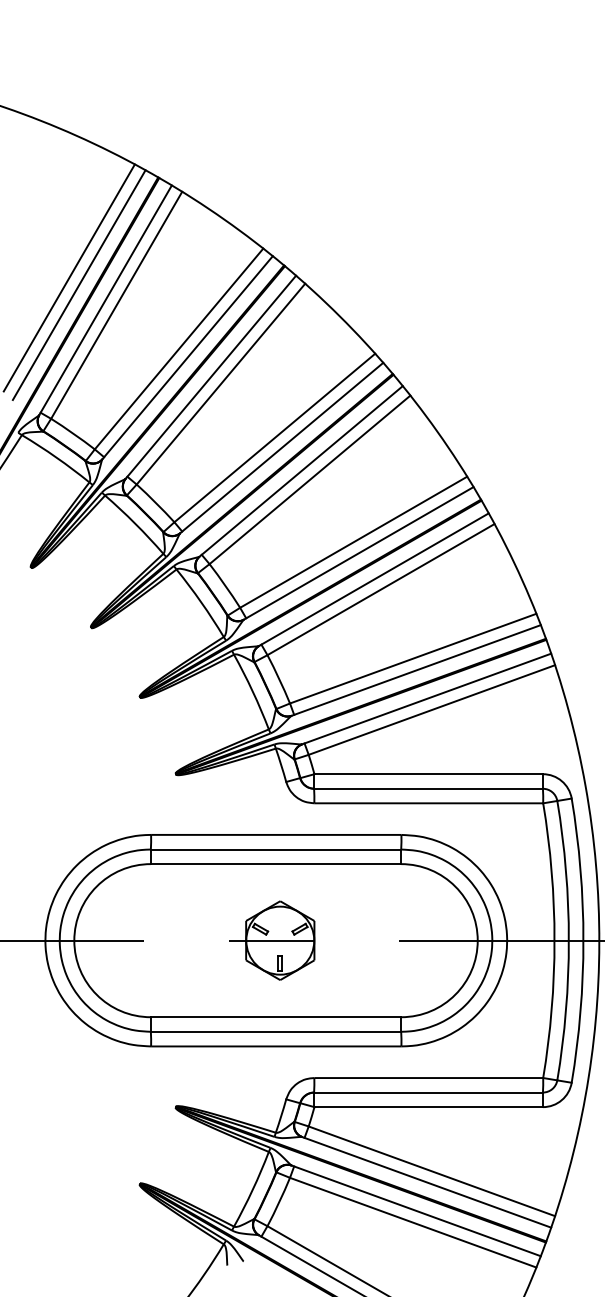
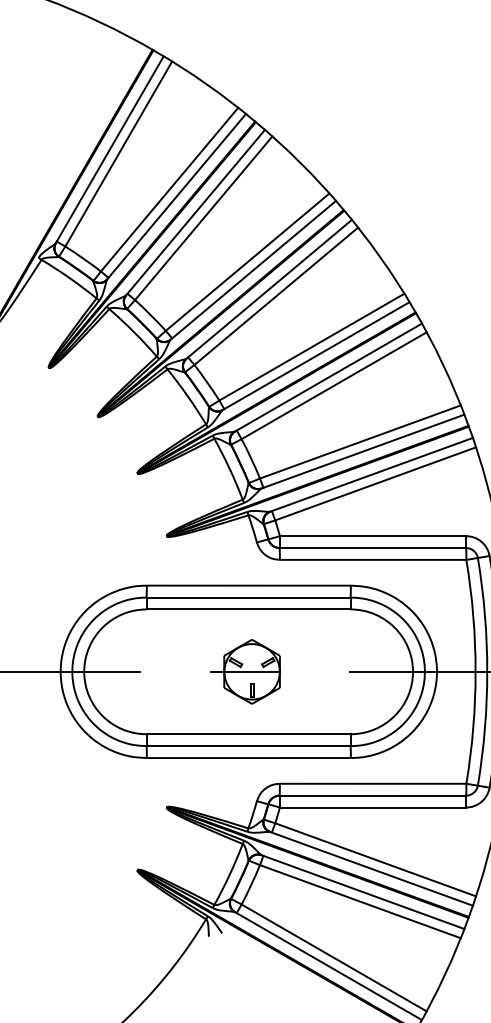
line: (68, 277) -> (79, 131), removed
line: (78, 285) -> (87, 137), removed

